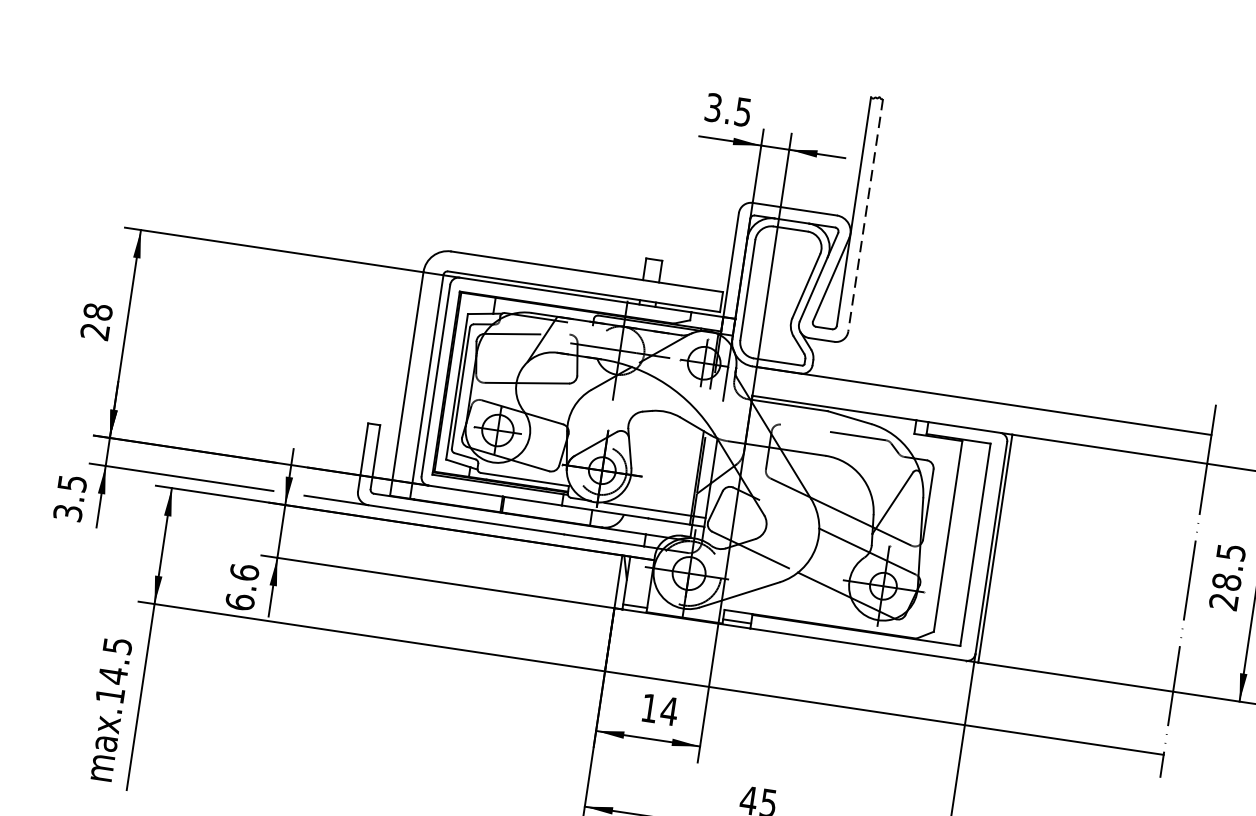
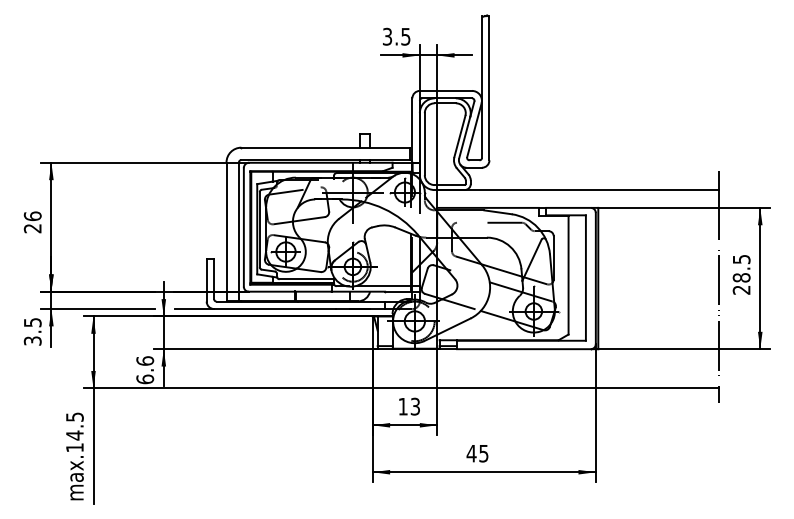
line: (865, 215) -> (489, 88), dashed -> solid
text: (97, 312) -> (32, 216), 28 -> 26
text: (669, 710) -> (415, 406), 14 -> 13

